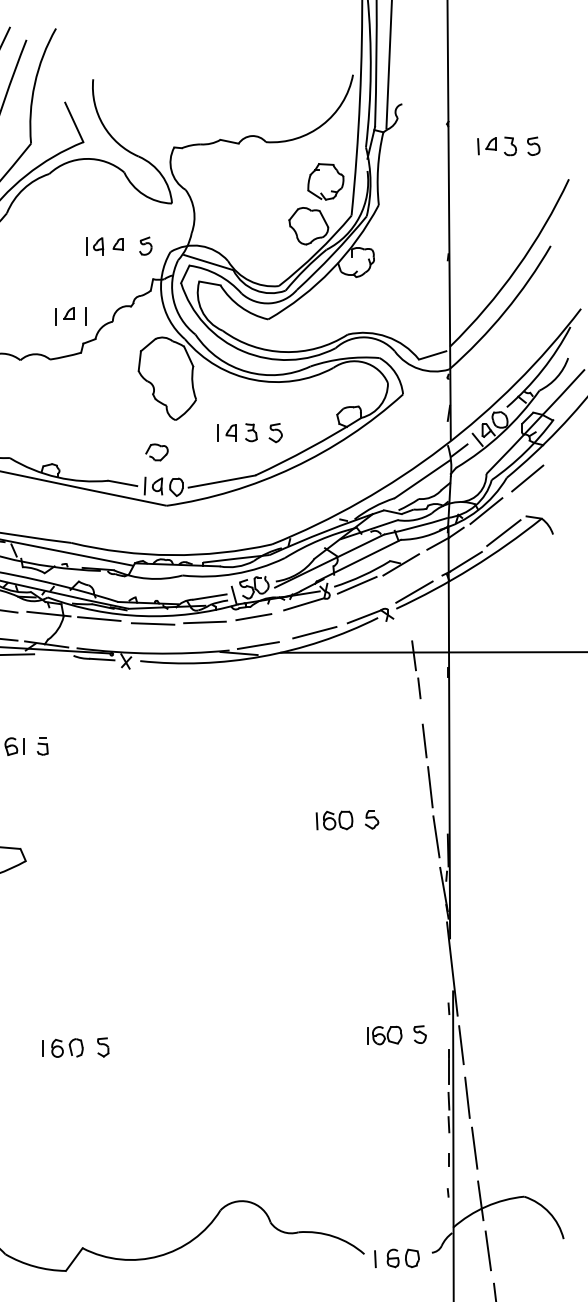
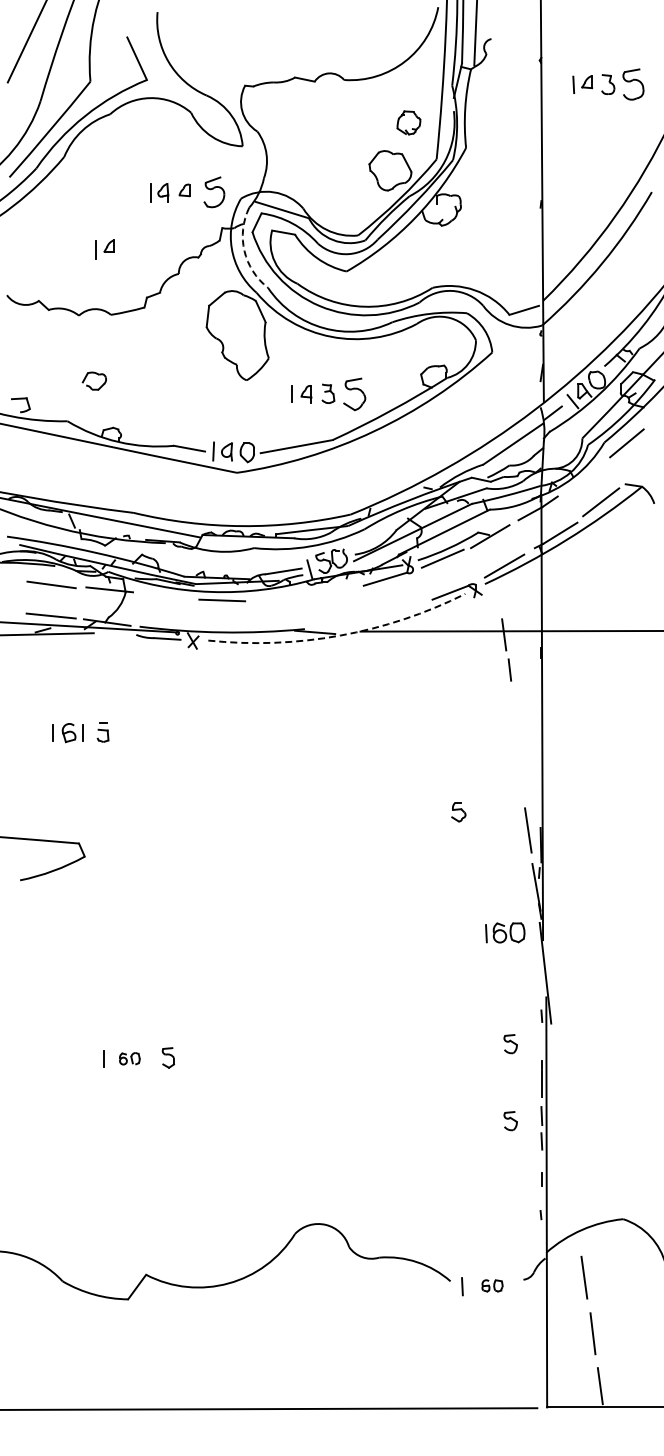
part: (533, 146) -> (633, 84), size x1.6
part: (325, 181) -> (408, 122), size x0.6
part: (145, 246) -> (214, 192), size x1.6
arc: (173, 300) -> (244, 251), solid -> dashed
line: (84, 315) -> (148, 267), removed
part: (64, 316) -> (104, 249), moved
part: (275, 432) -> (354, 393), size x1.6
part: (152, 456) -> (89, 385), moved
line: (486, 511) -> (582, 478), removed
line: (253, 616) -> (330, 592), removed
line: (99, 619) -> (164, 595), removed
line: (204, 622) -> (277, 598), removed
line: (314, 632) -> (396, 609), removed
line: (257, 645) -> (335, 623), removed
arc: (262, 656) -> (340, 635), solid -> dashed
line: (424, 740) -> (515, 726), removed
line: (430, 786) -> (521, 776), removed
part: (334, 820) -> (505, 932), moved
part: (384, 1034) -> (472, 1044), removed
line: (460, 1045) -> (554, 1055), removed
part: (67, 1047) -> (129, 1058), size x0.6
line: (467, 1097) -> (561, 1112), removed
part: (419, 1106) -> (510, 1121), added
line: (474, 1147) -> (569, 1166), removed
line: (481, 1200) -> (576, 1223), removed
part: (403, 1258) -> (492, 1285), size x0.6

